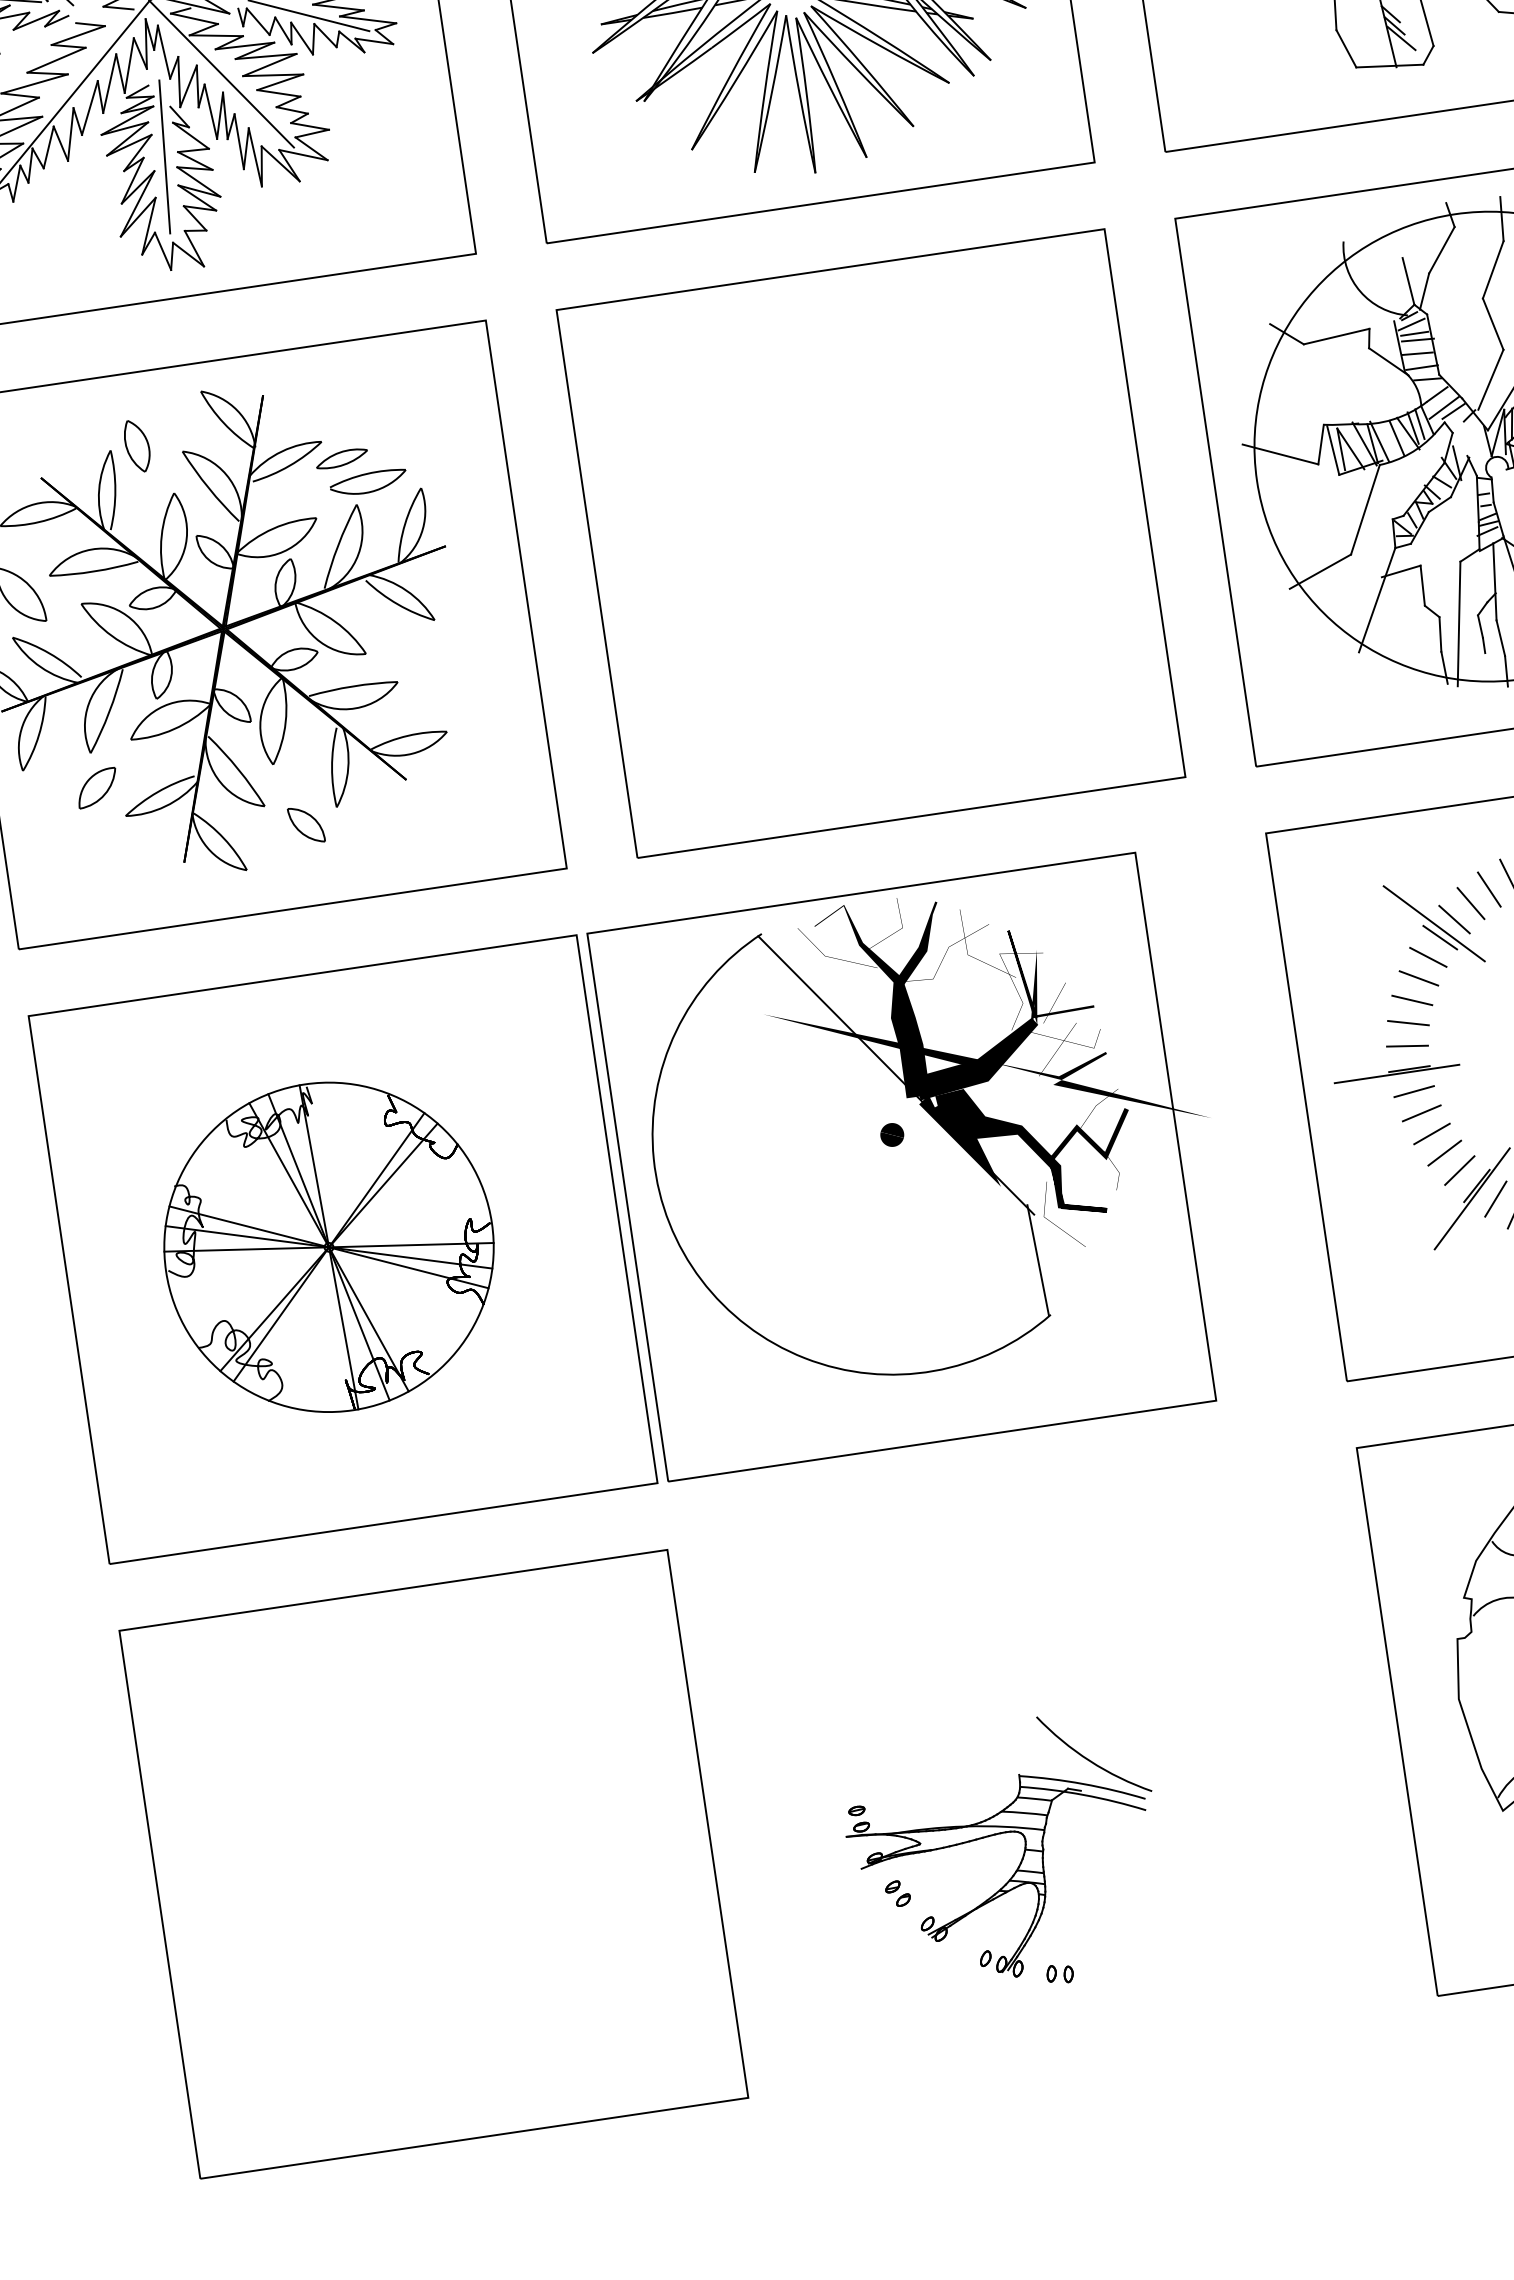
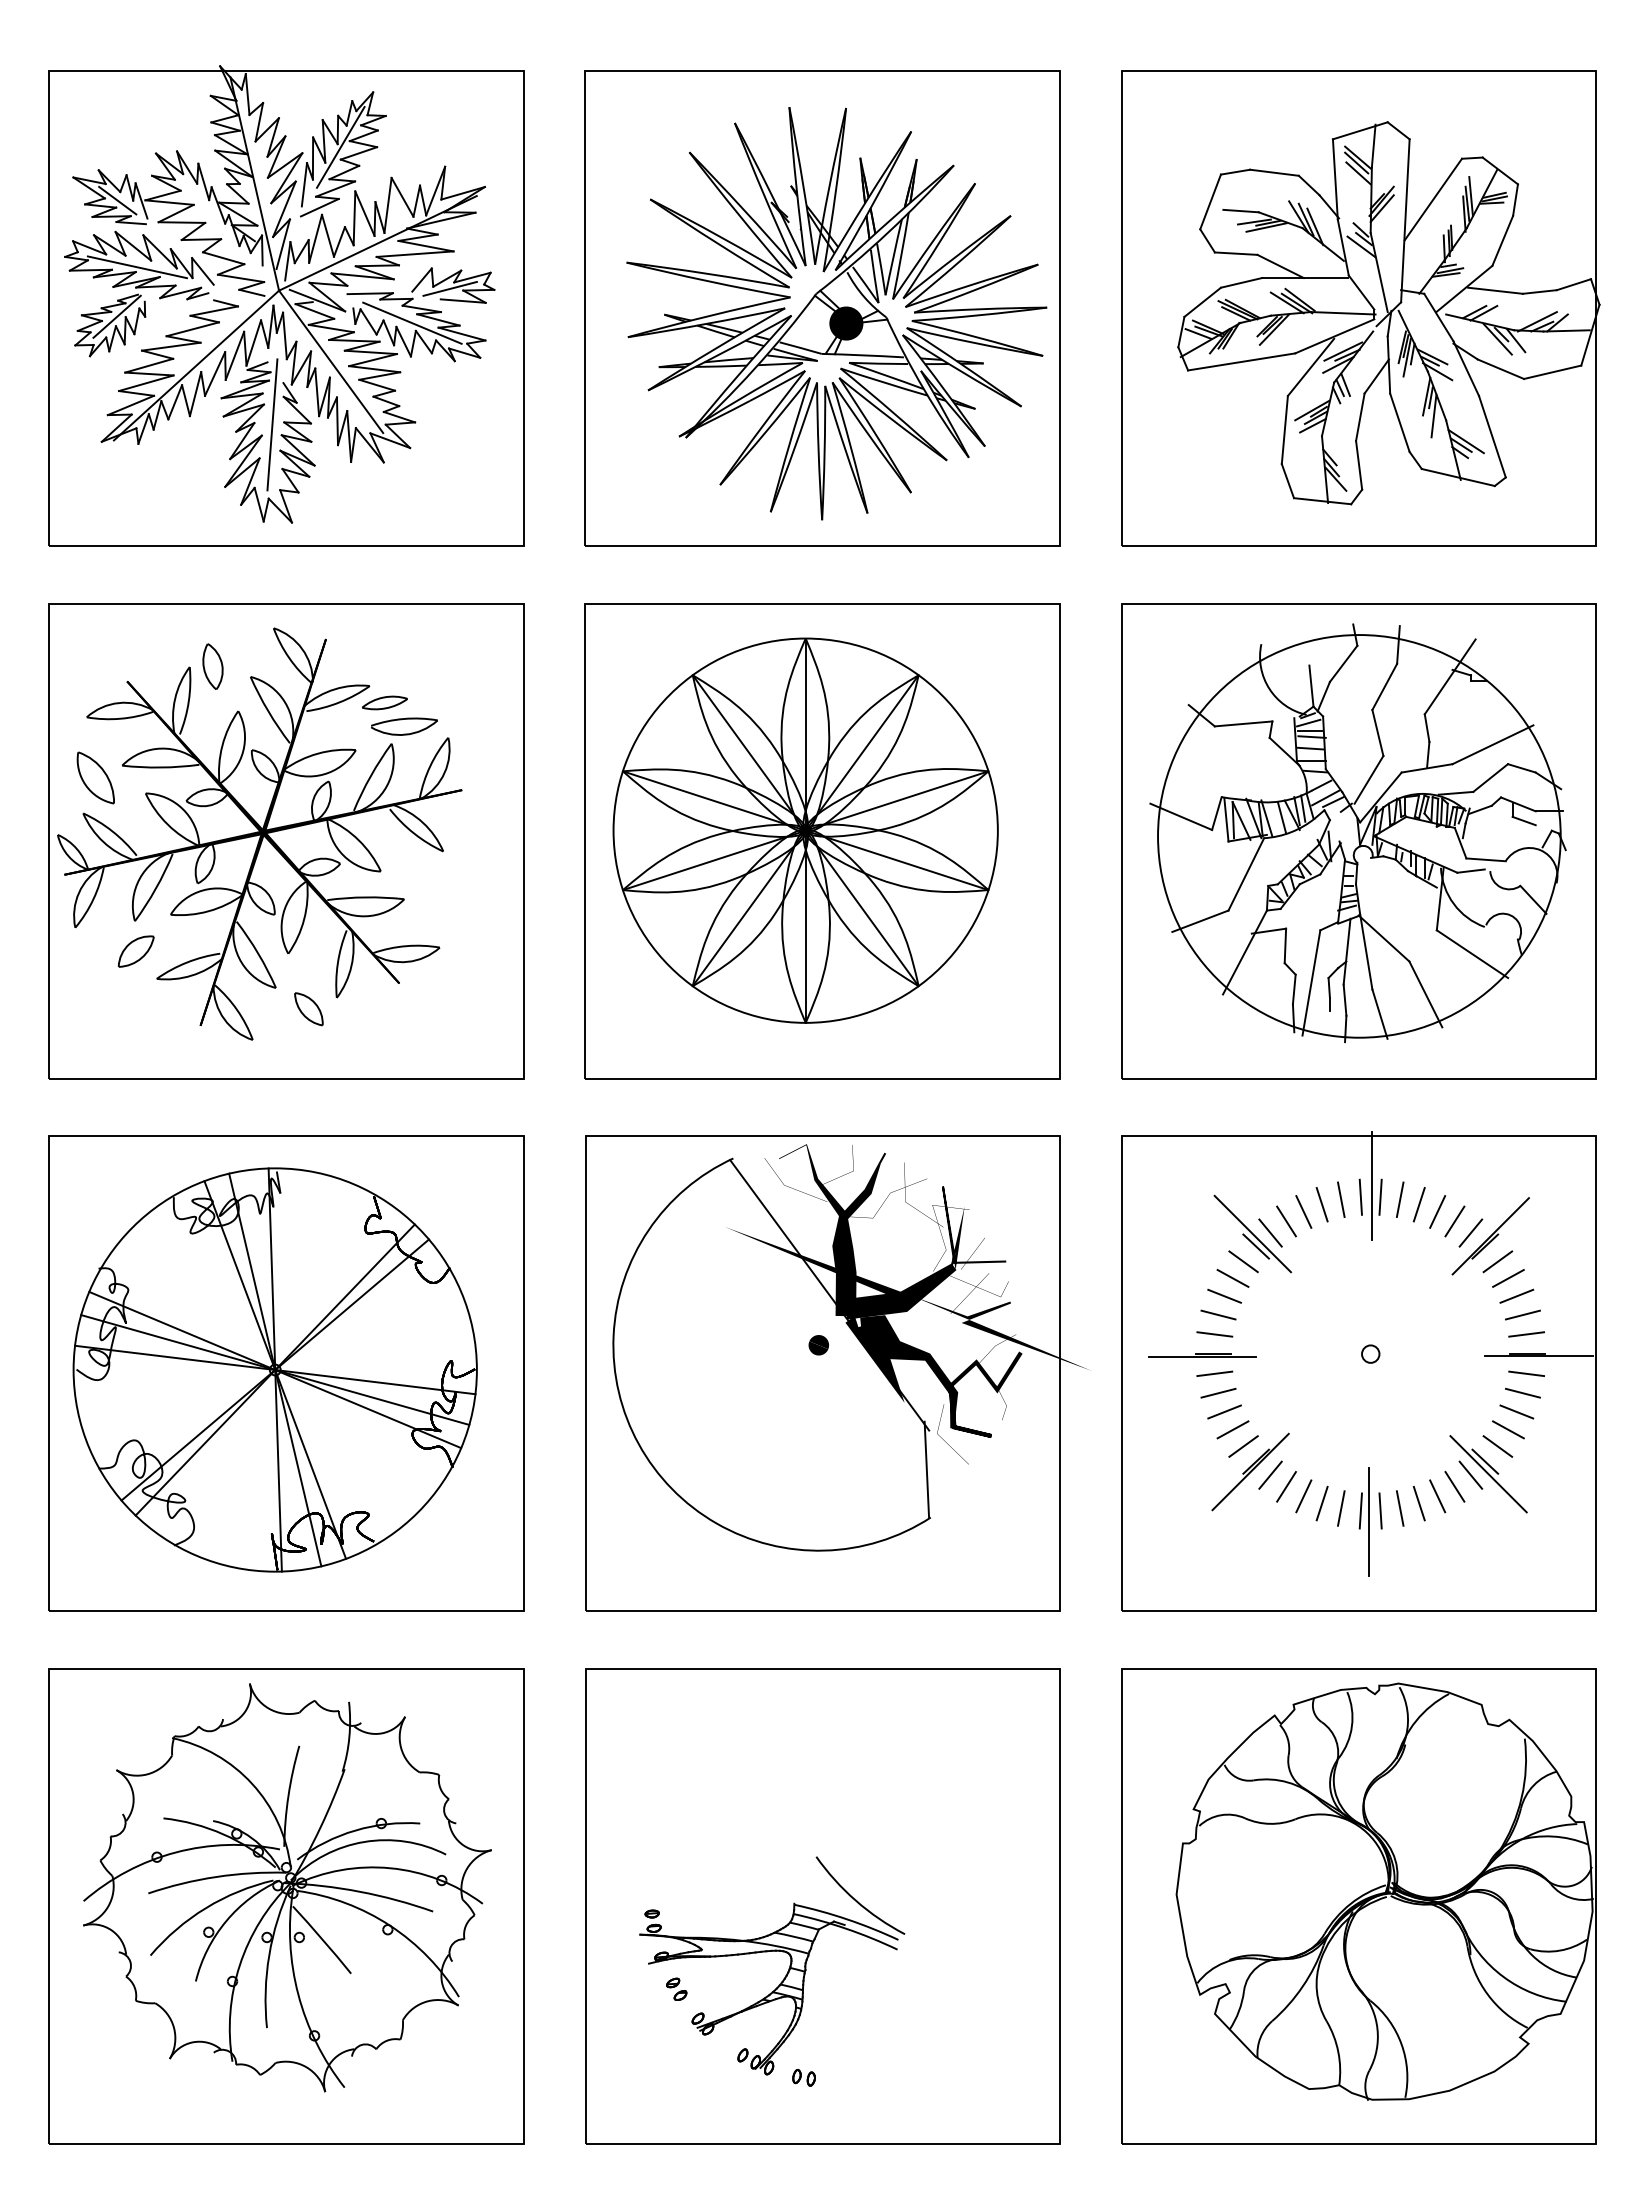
part: (849, 534) -> (805, 830), added
part: (917, 1164) -> (836, 1373), moved
part: (328, 1246) -> (274, 1369), size x1.43
part: (1052, 1773) -> (822, 1906), added
part: (431, 1842) -> (287, 1887), added

